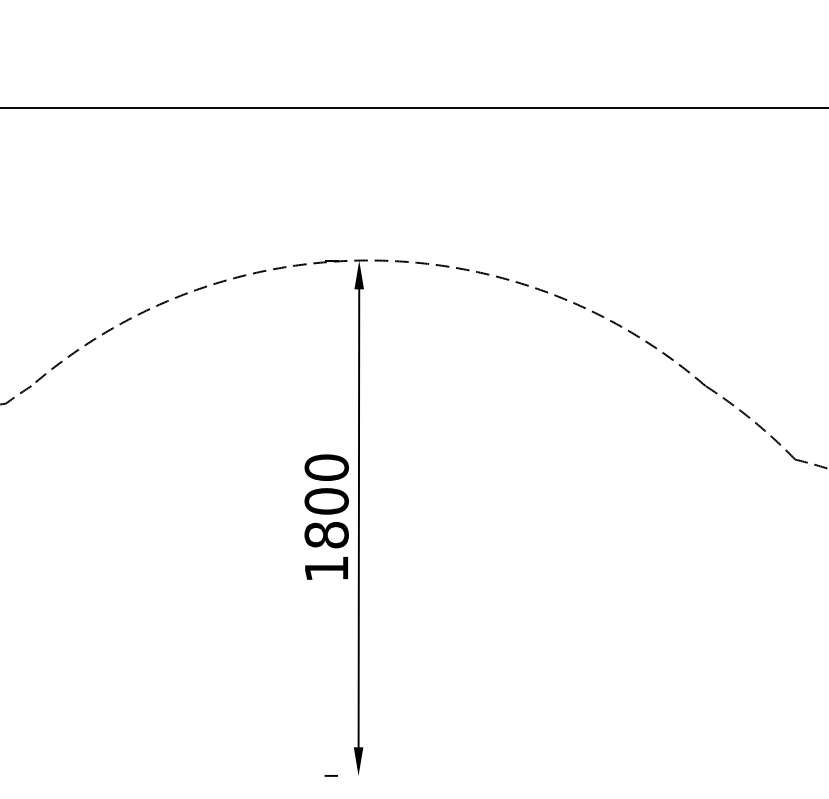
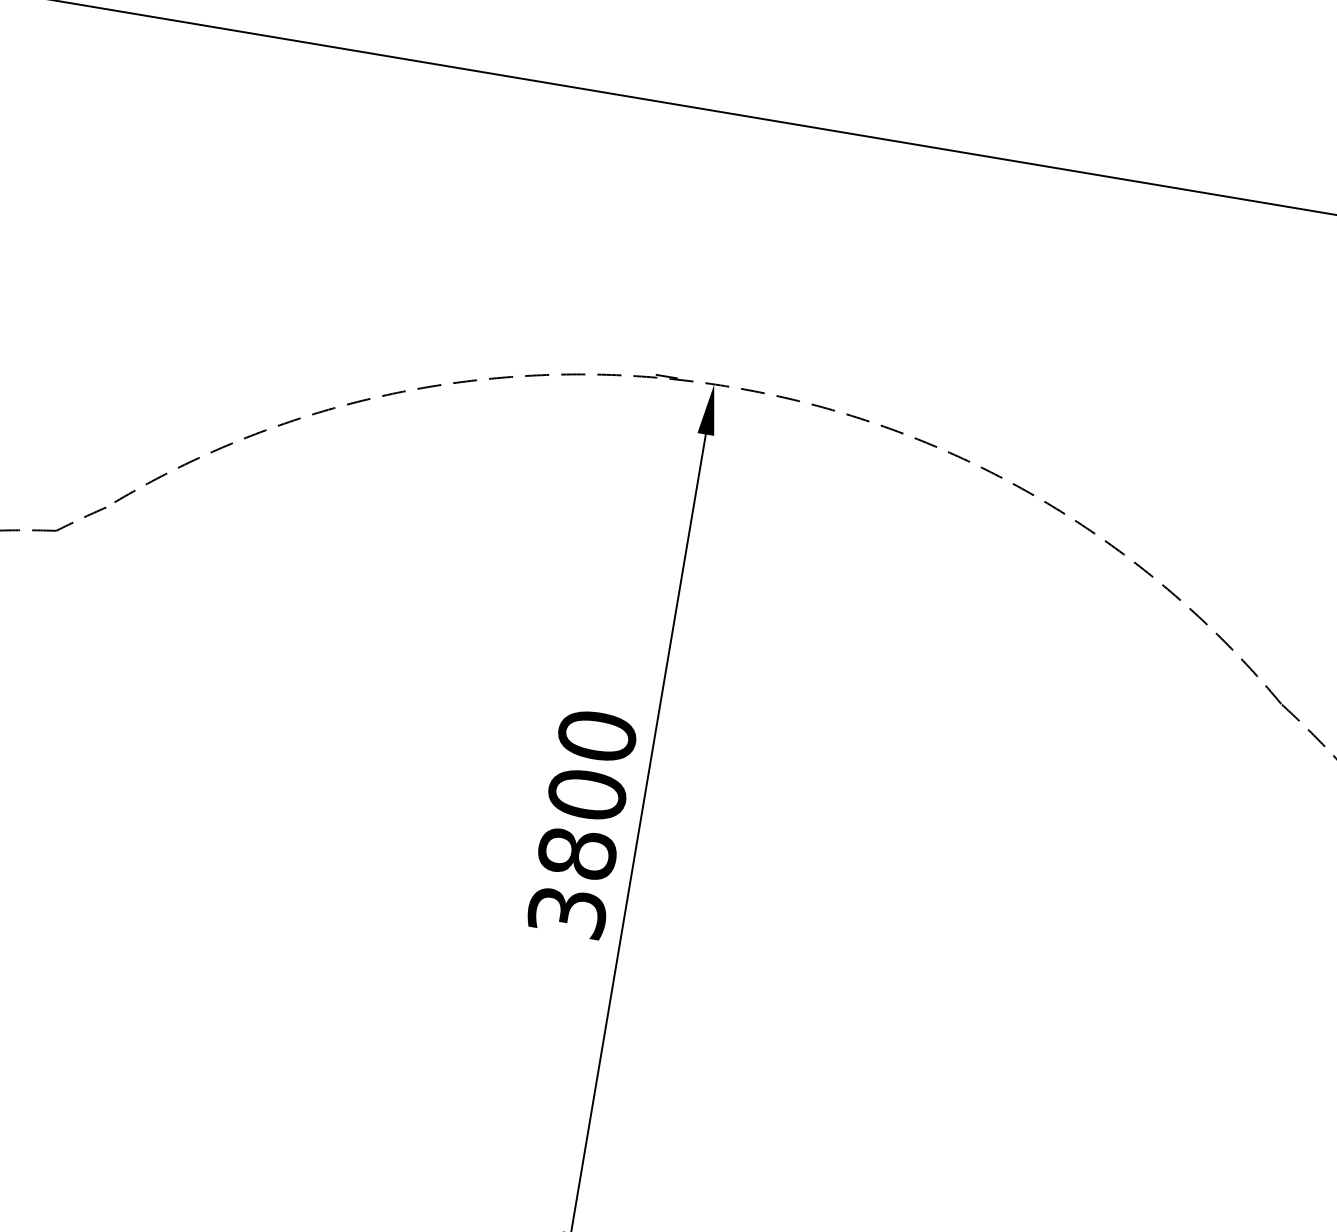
text: (326, 568) -> (567, 911), 1800 -> 3800

